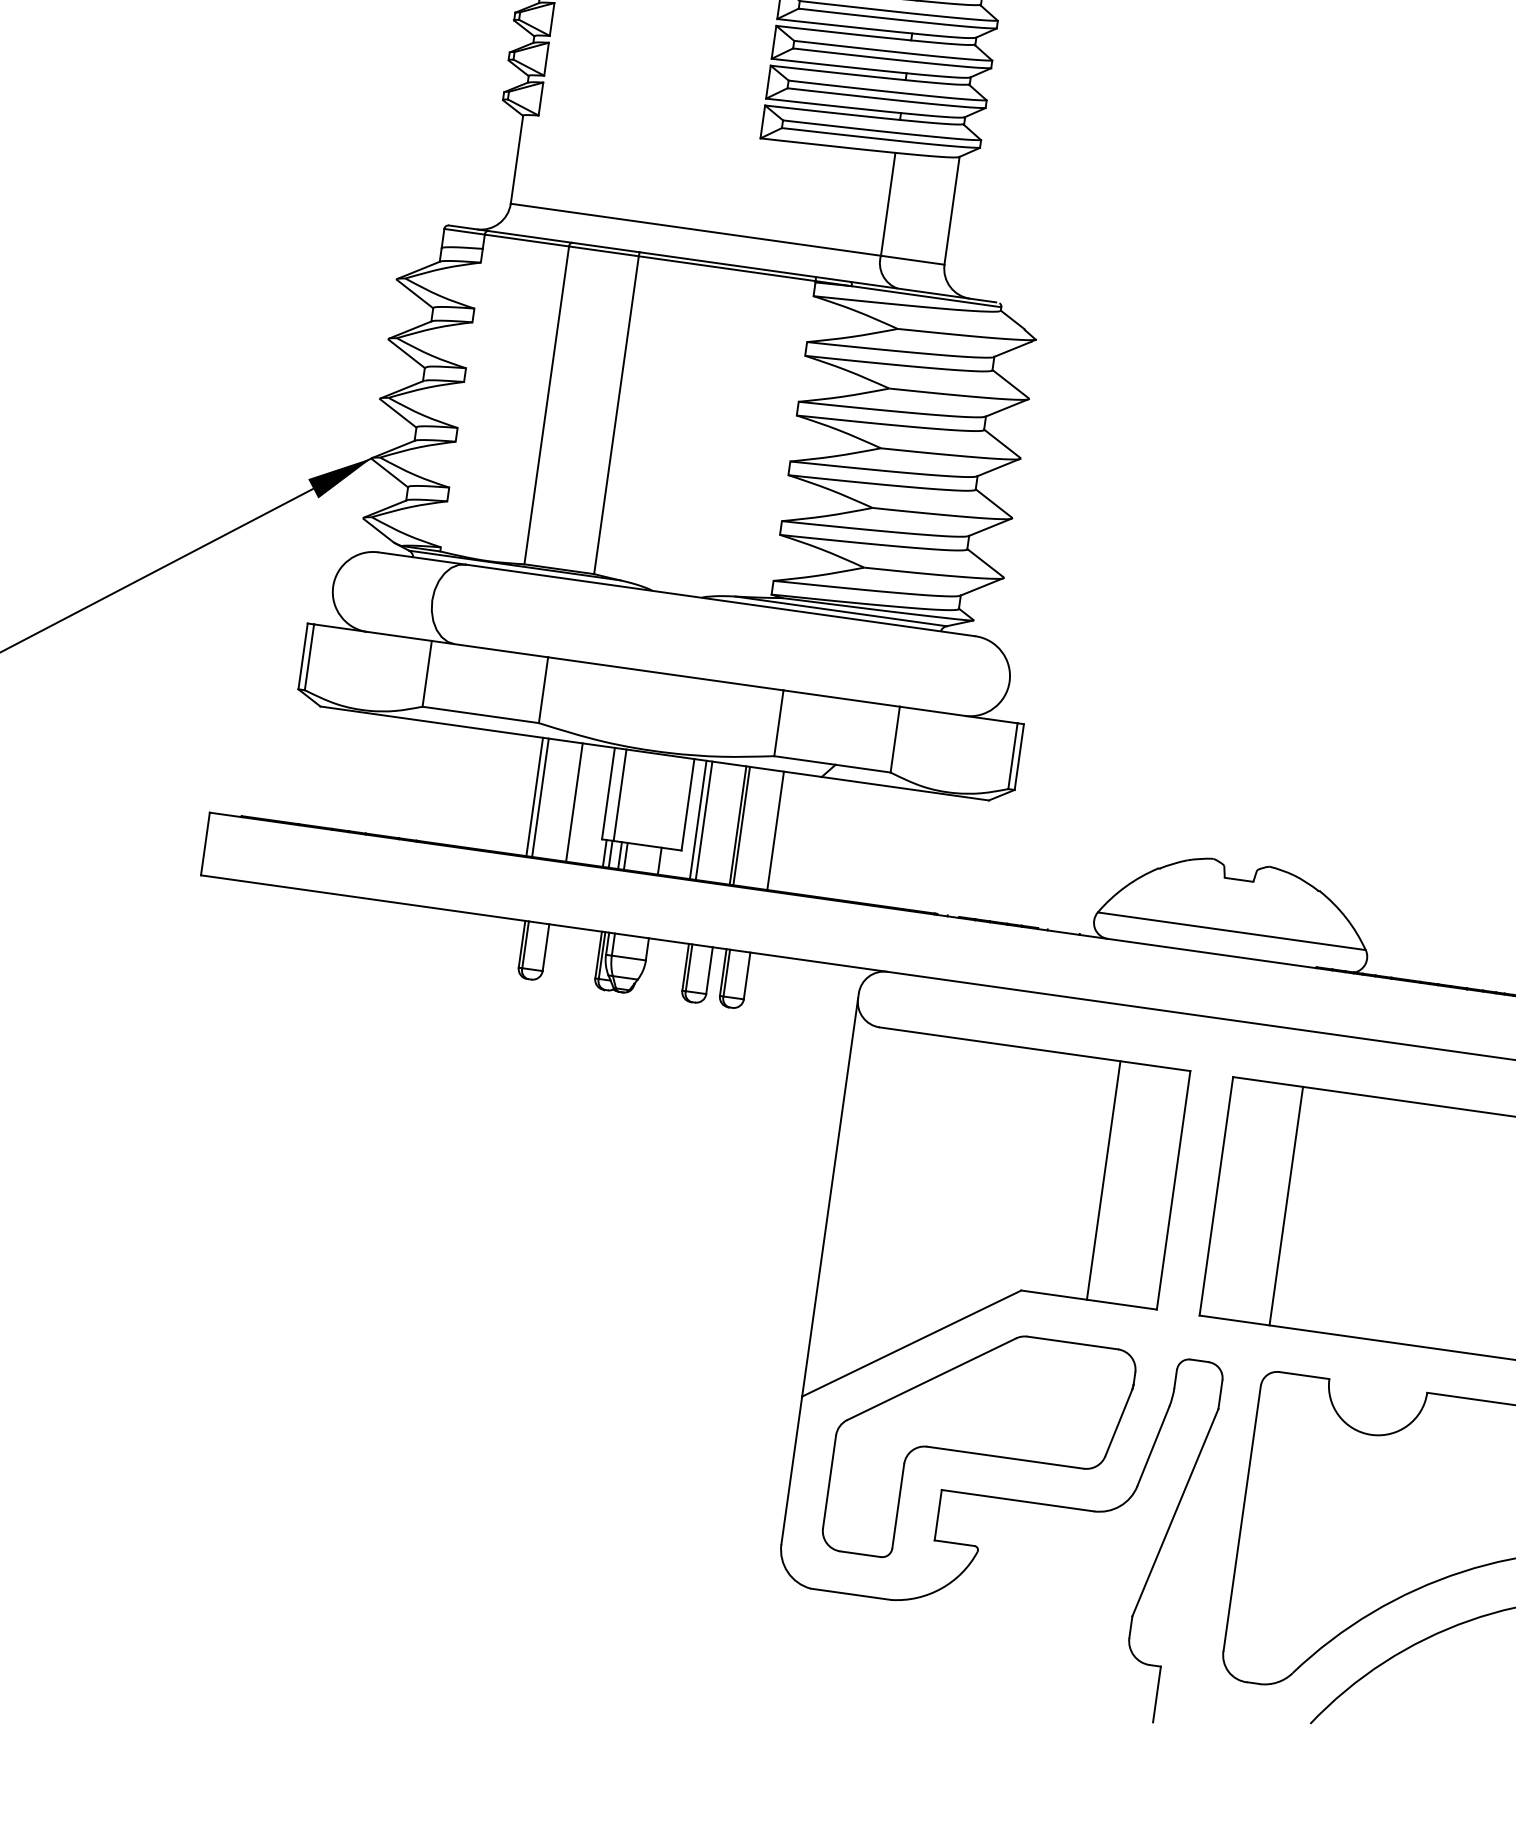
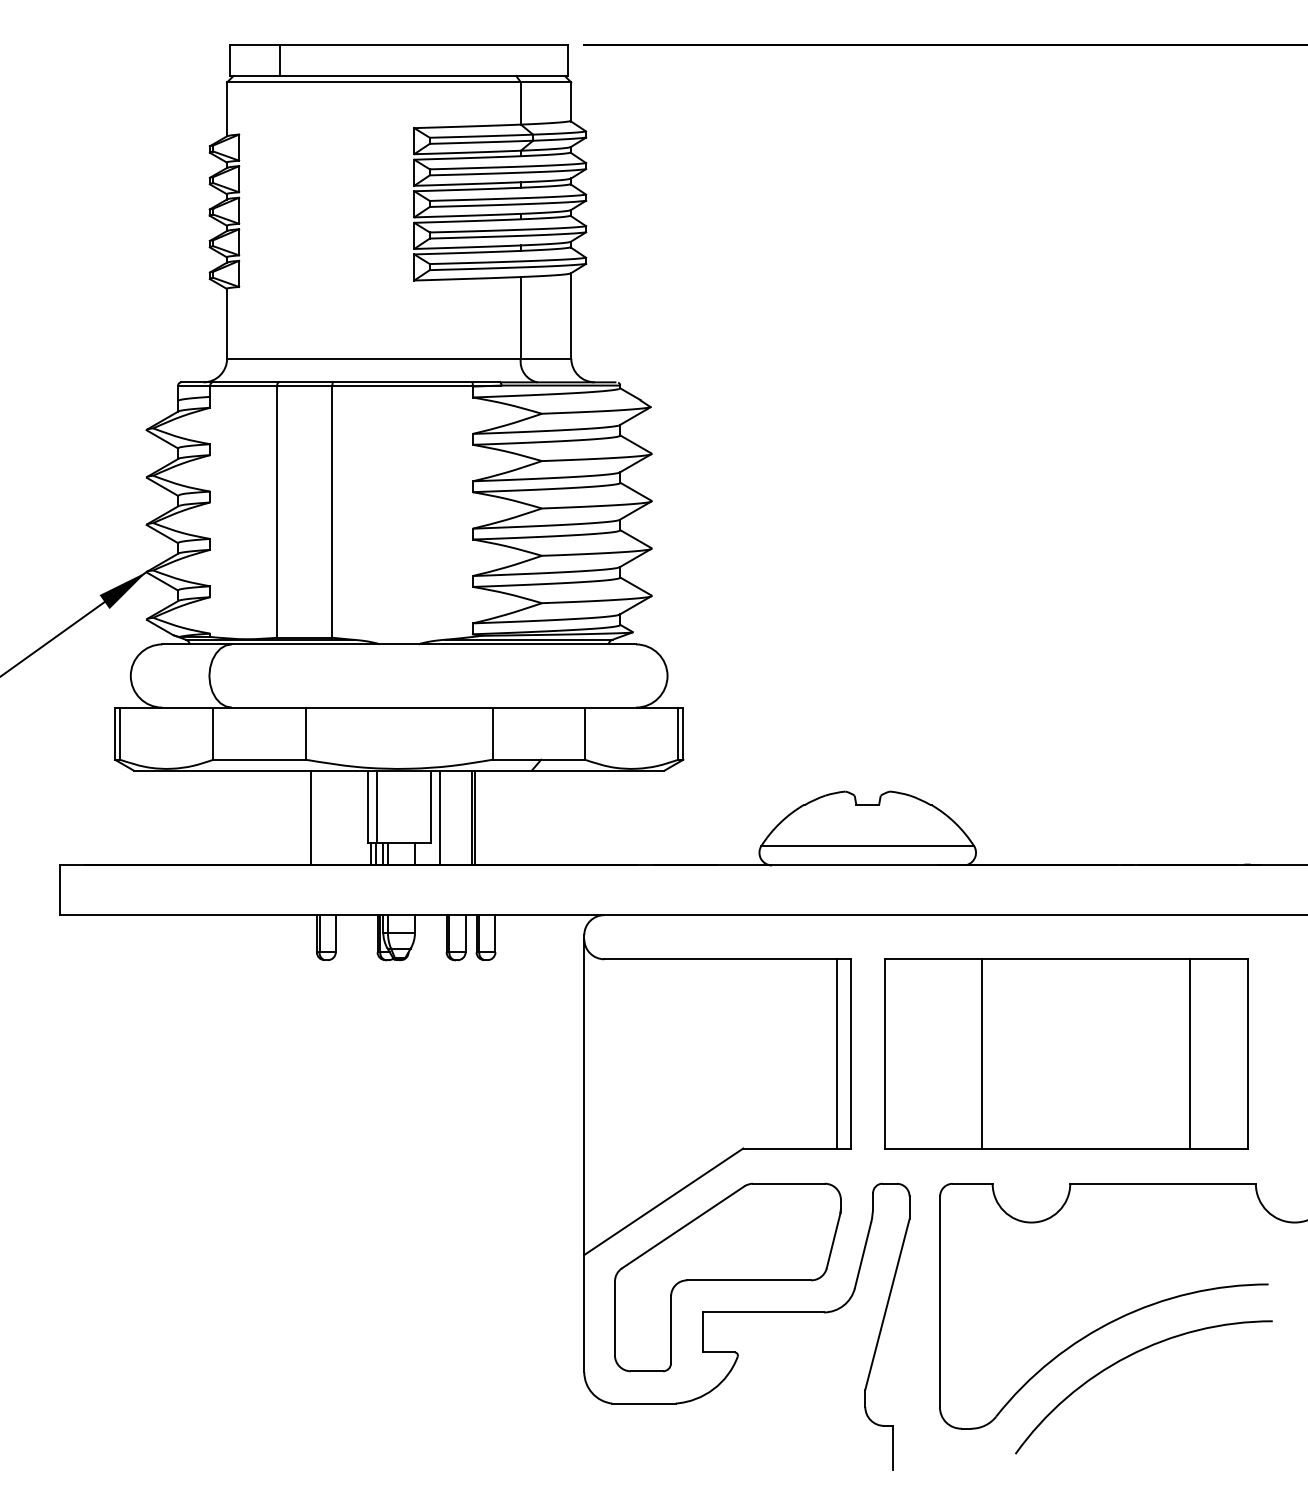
line: (540, 797) -> (315, 817), removed
line: (574, 802) -> (342, 817), removed
line: (704, 820) -> (445, 817), removed
line: (775, 830) -> (501, 817), removed
line: (1104, 1180) -> (837, 1053), moved
line: (1286, 1205) -> (982, 1053), moved

